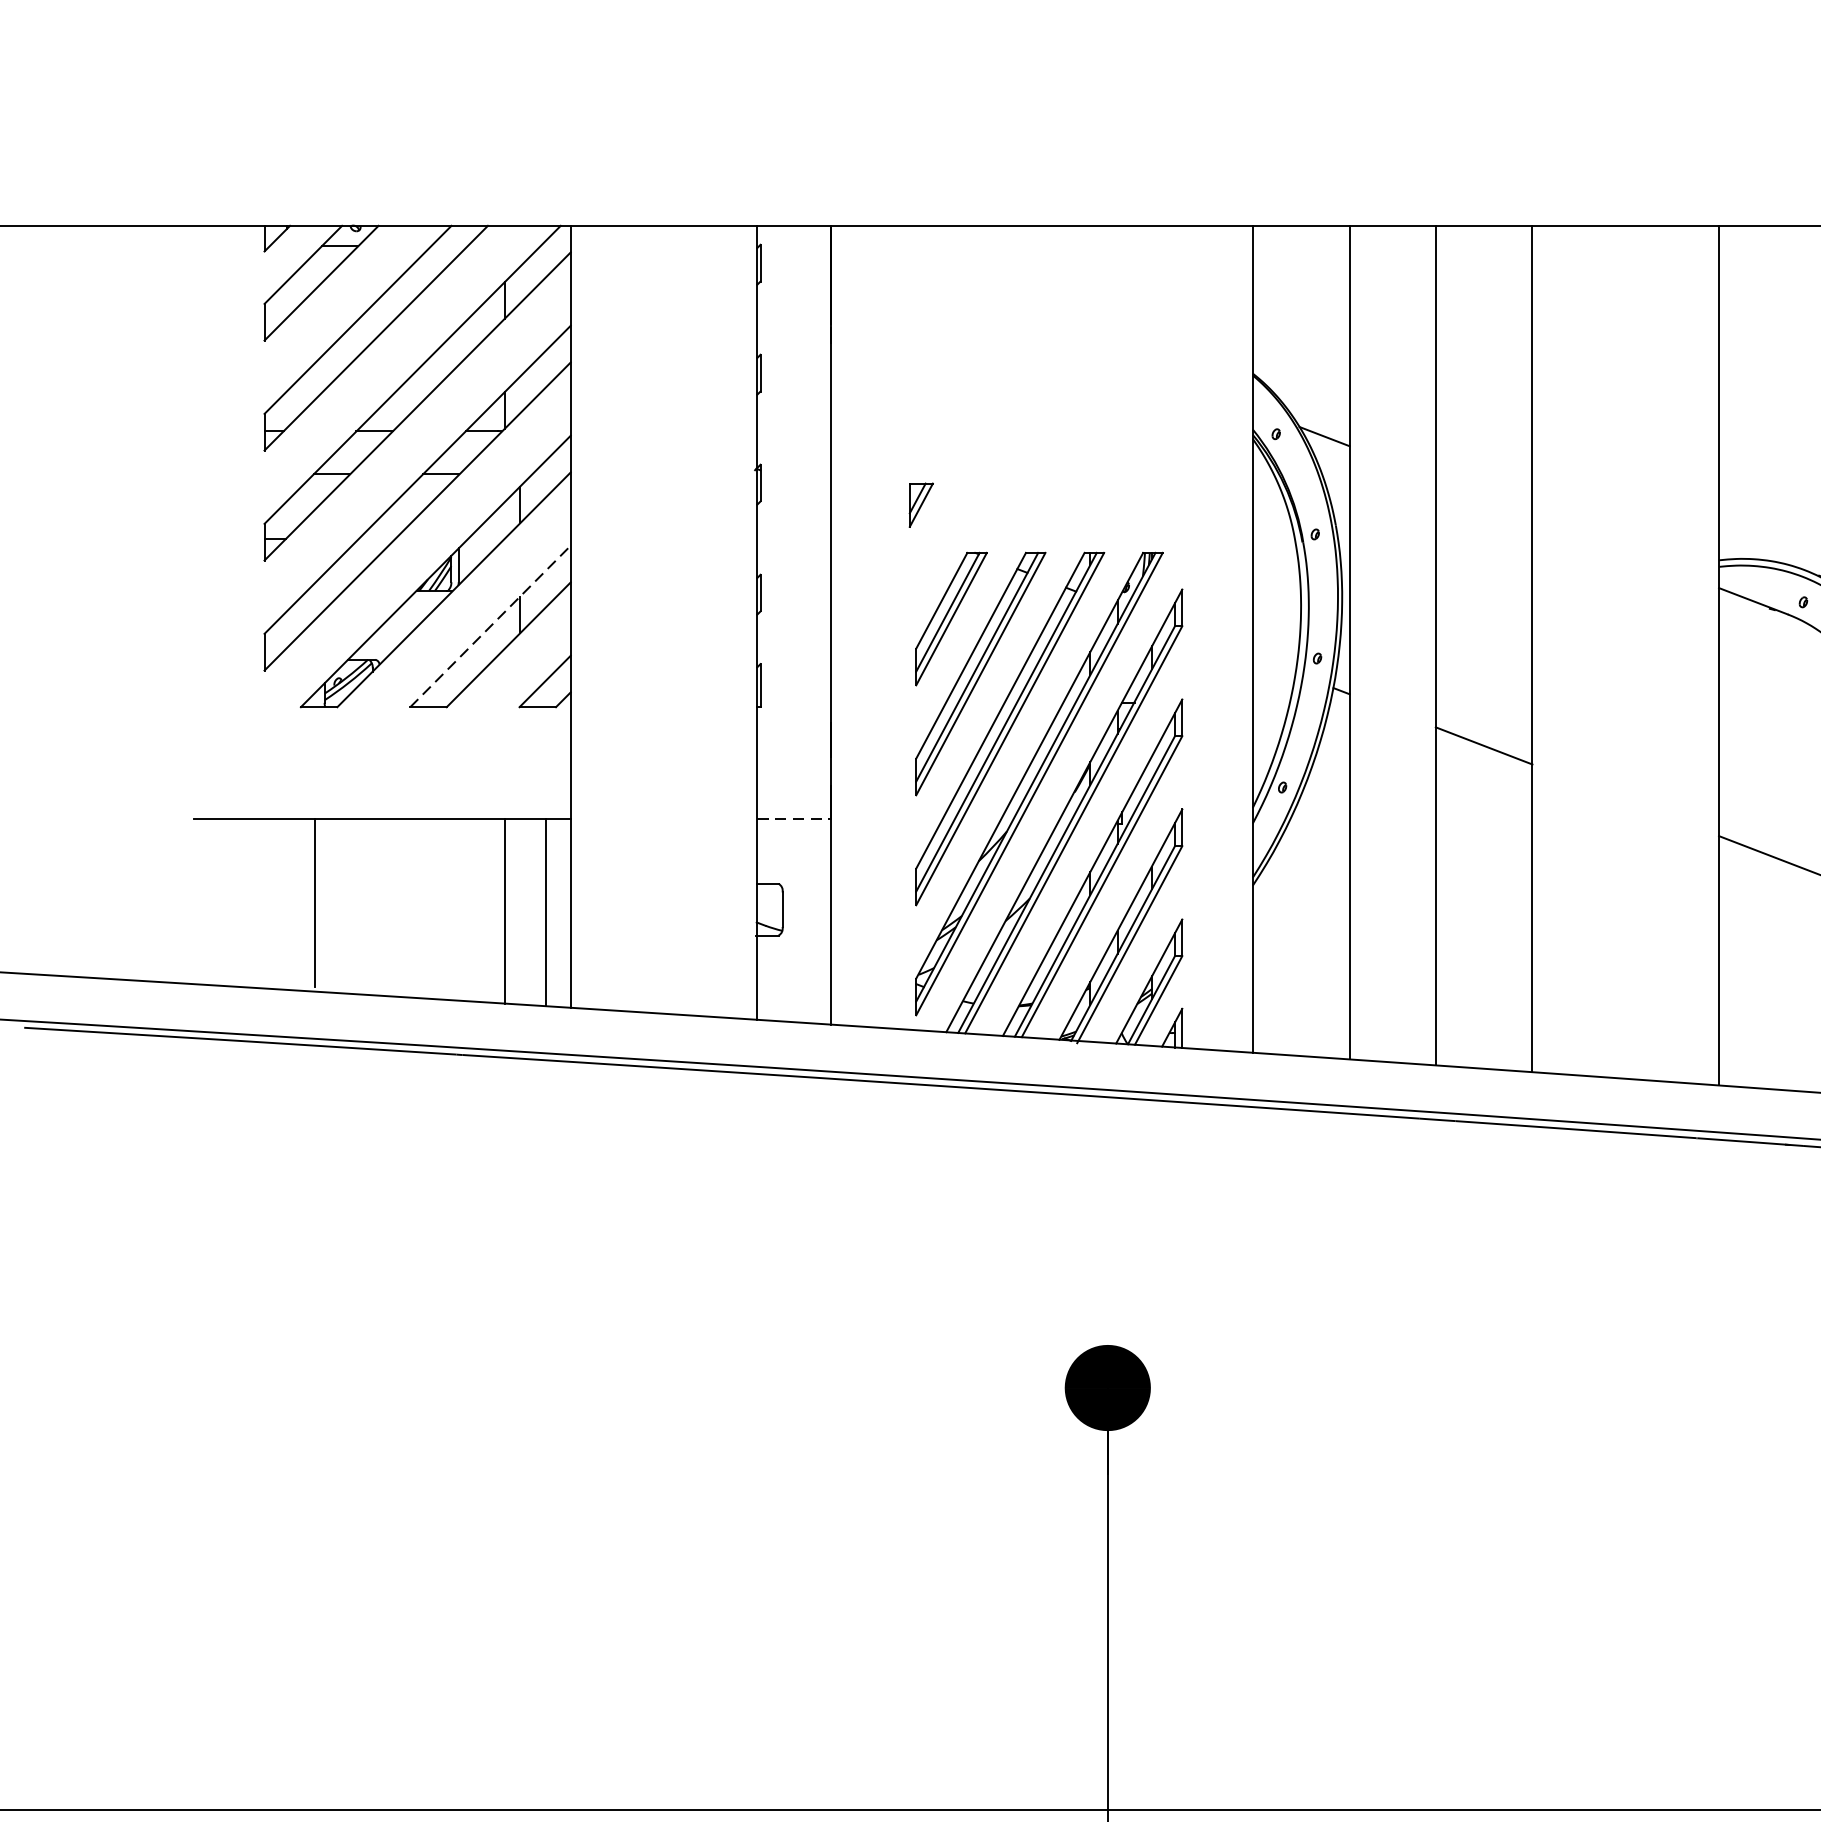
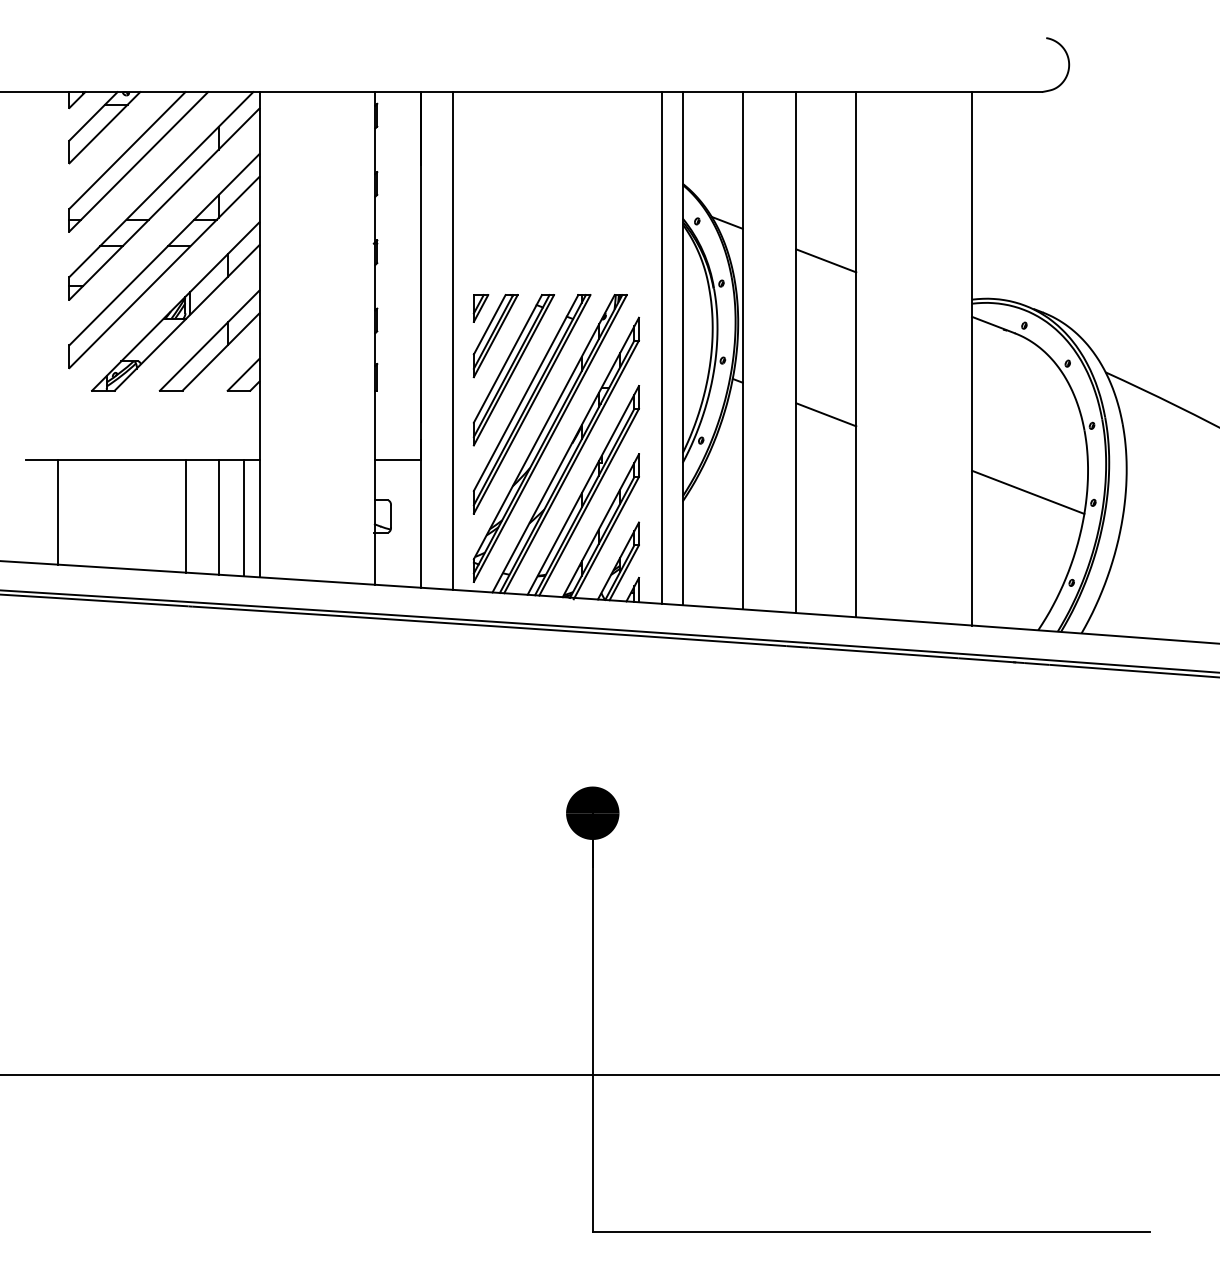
line: (1484, 497) -> (826, 260), added
part: (920, 505) -> (480, 308), moved
line: (490, 626) -> (209, 340), dashed -> solid
line: (883, 626) -> (453, 340), added
line: (1220, 637) -> (662, 347), added
line: (794, 819) -> (398, 460), dashed -> solid
line: (314, 903) -> (57, 512), moved
line: (451, 909) -> (185, 516), added

